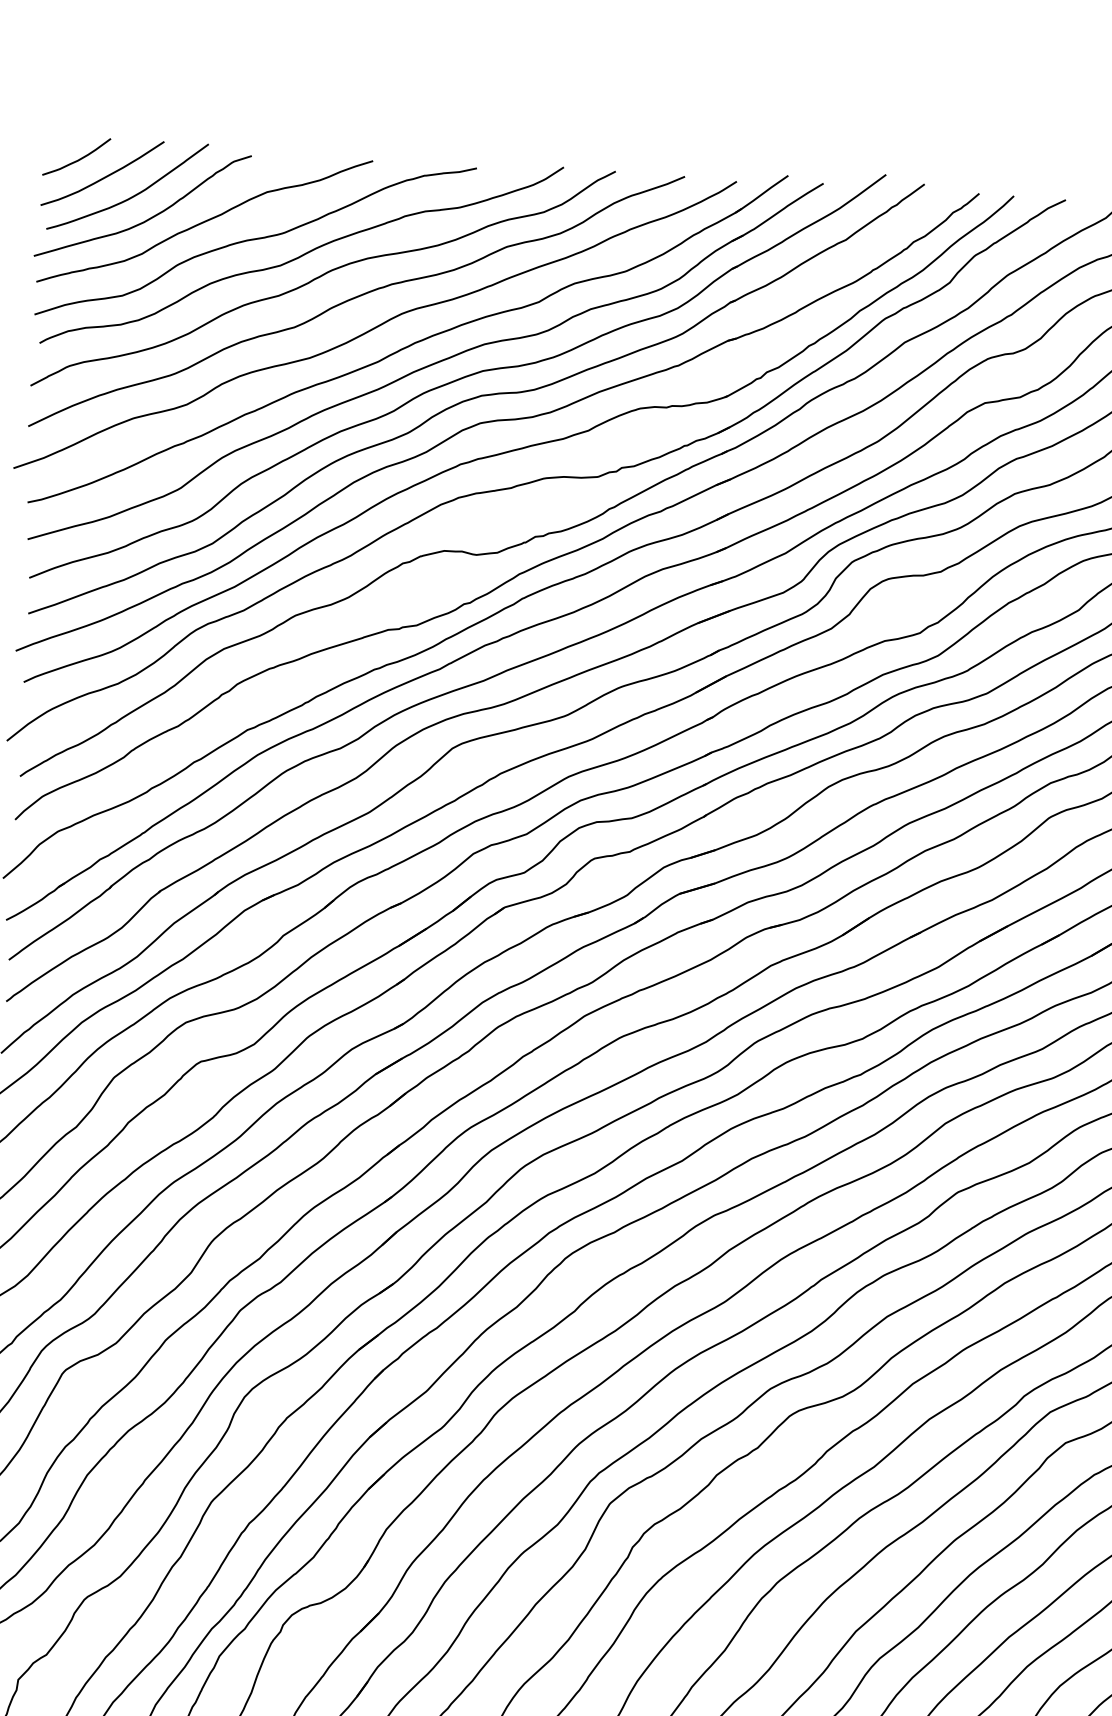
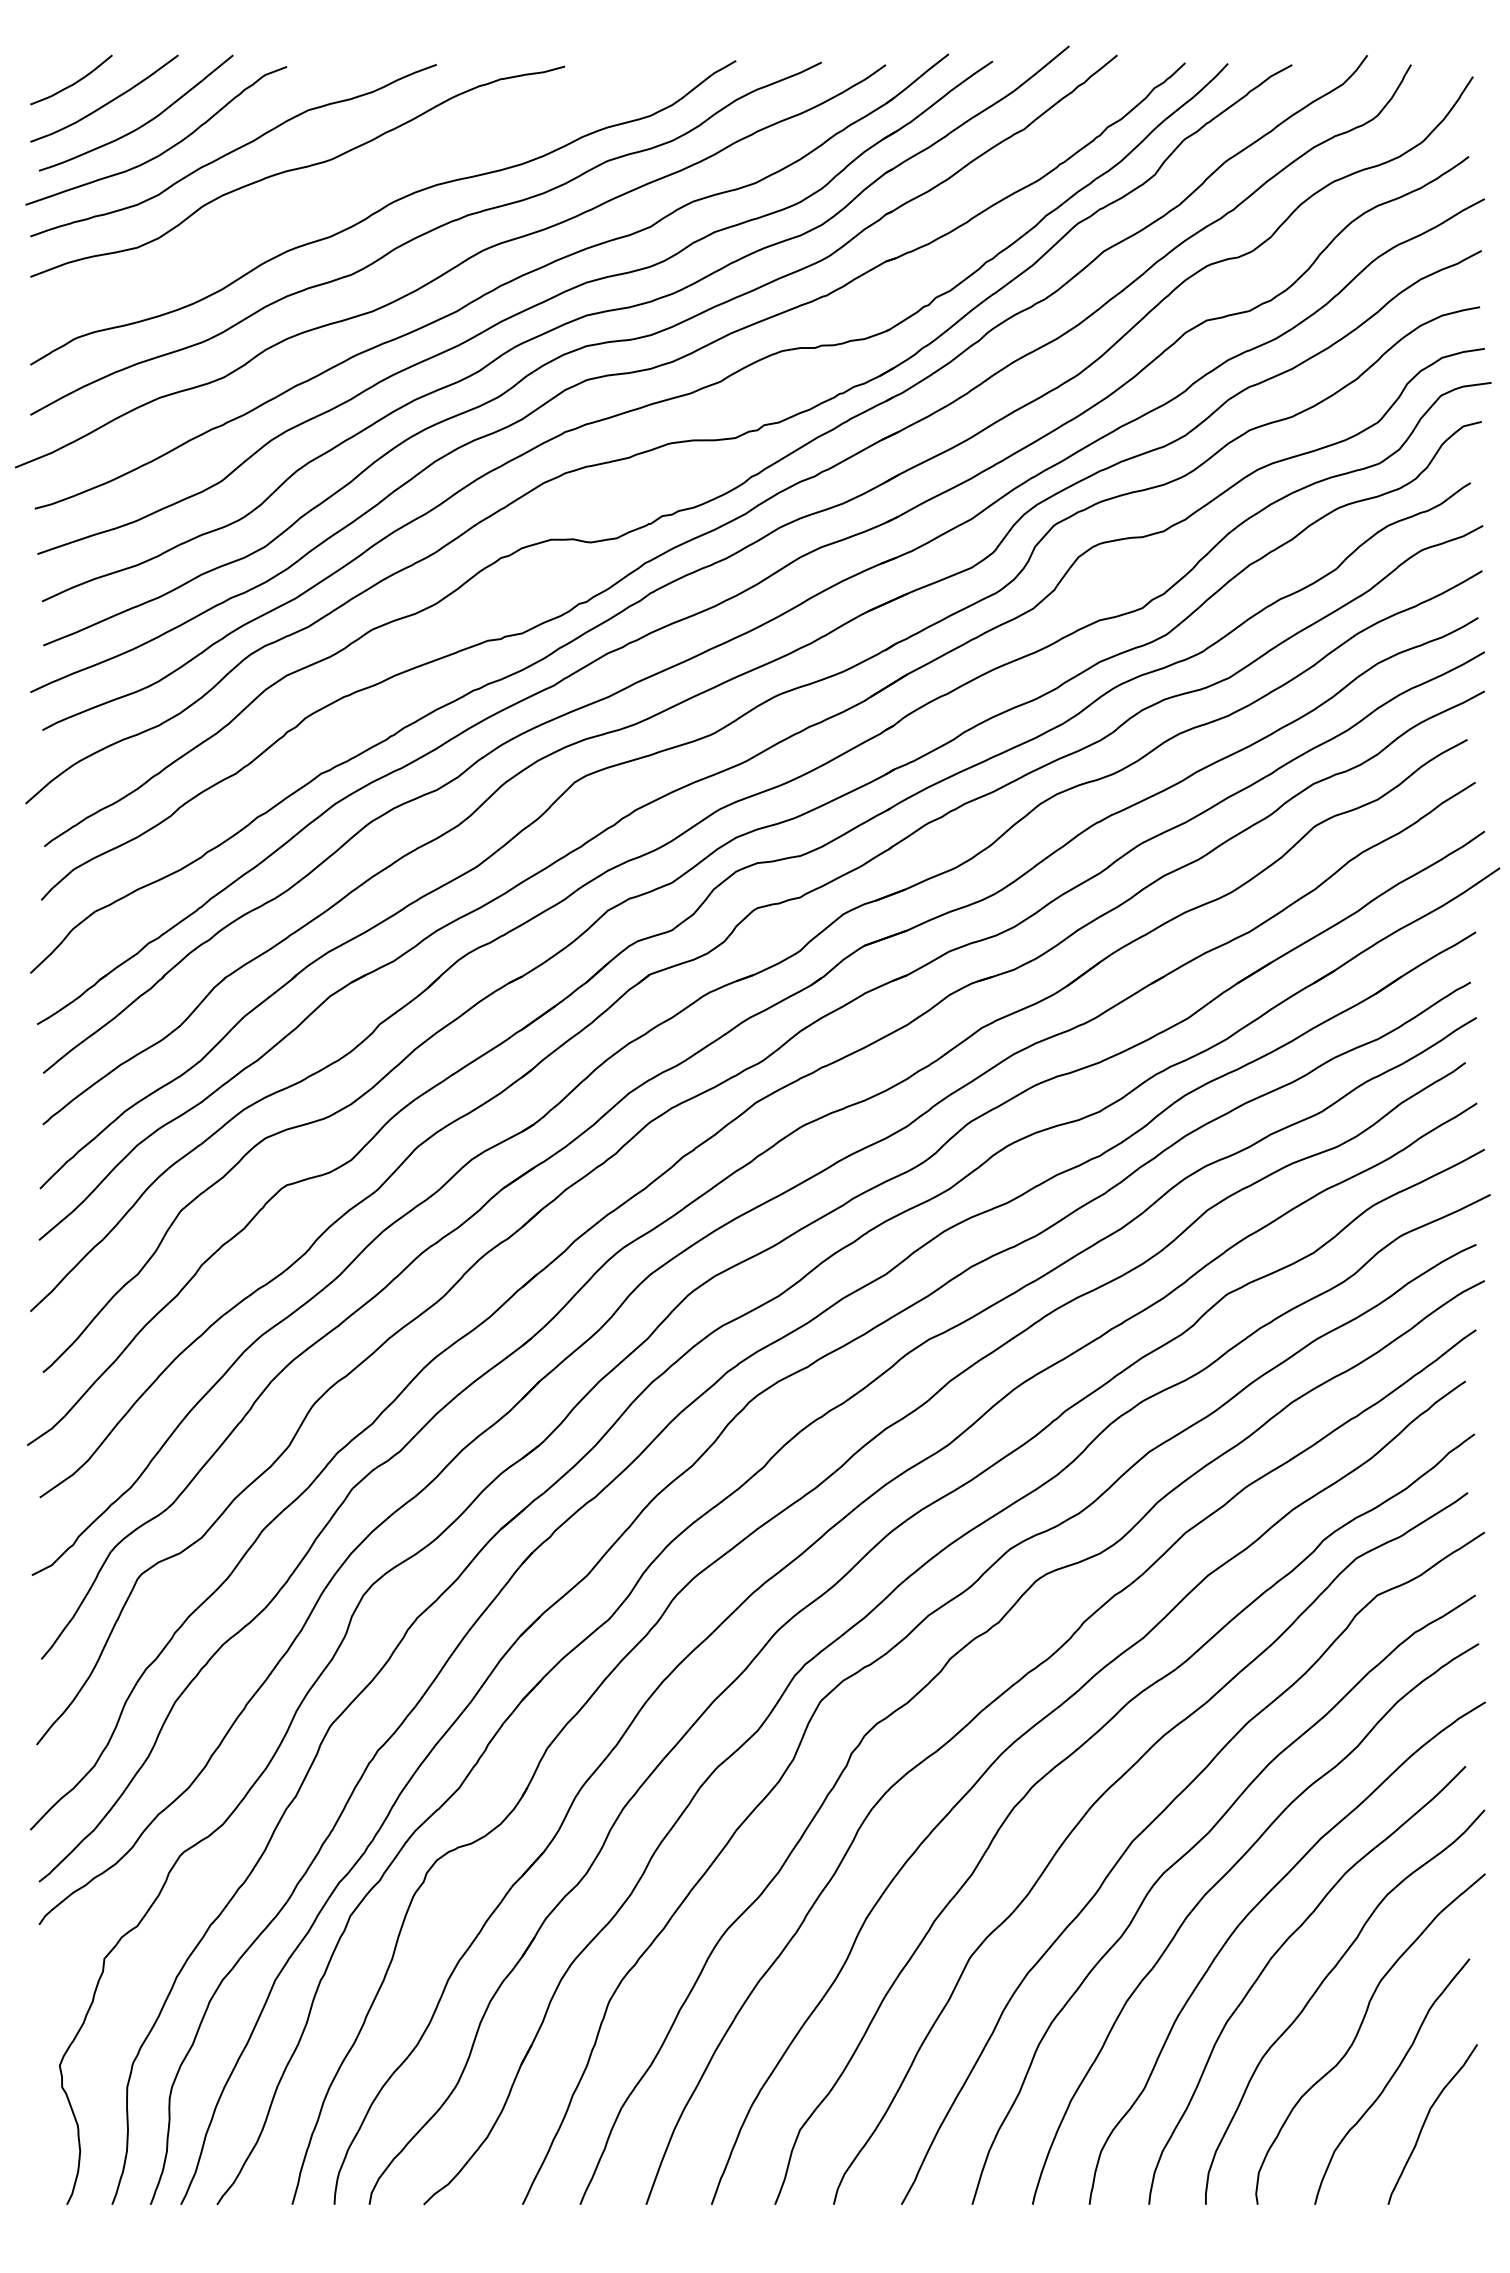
curve: (301, 255) -> (355, 185), removed

